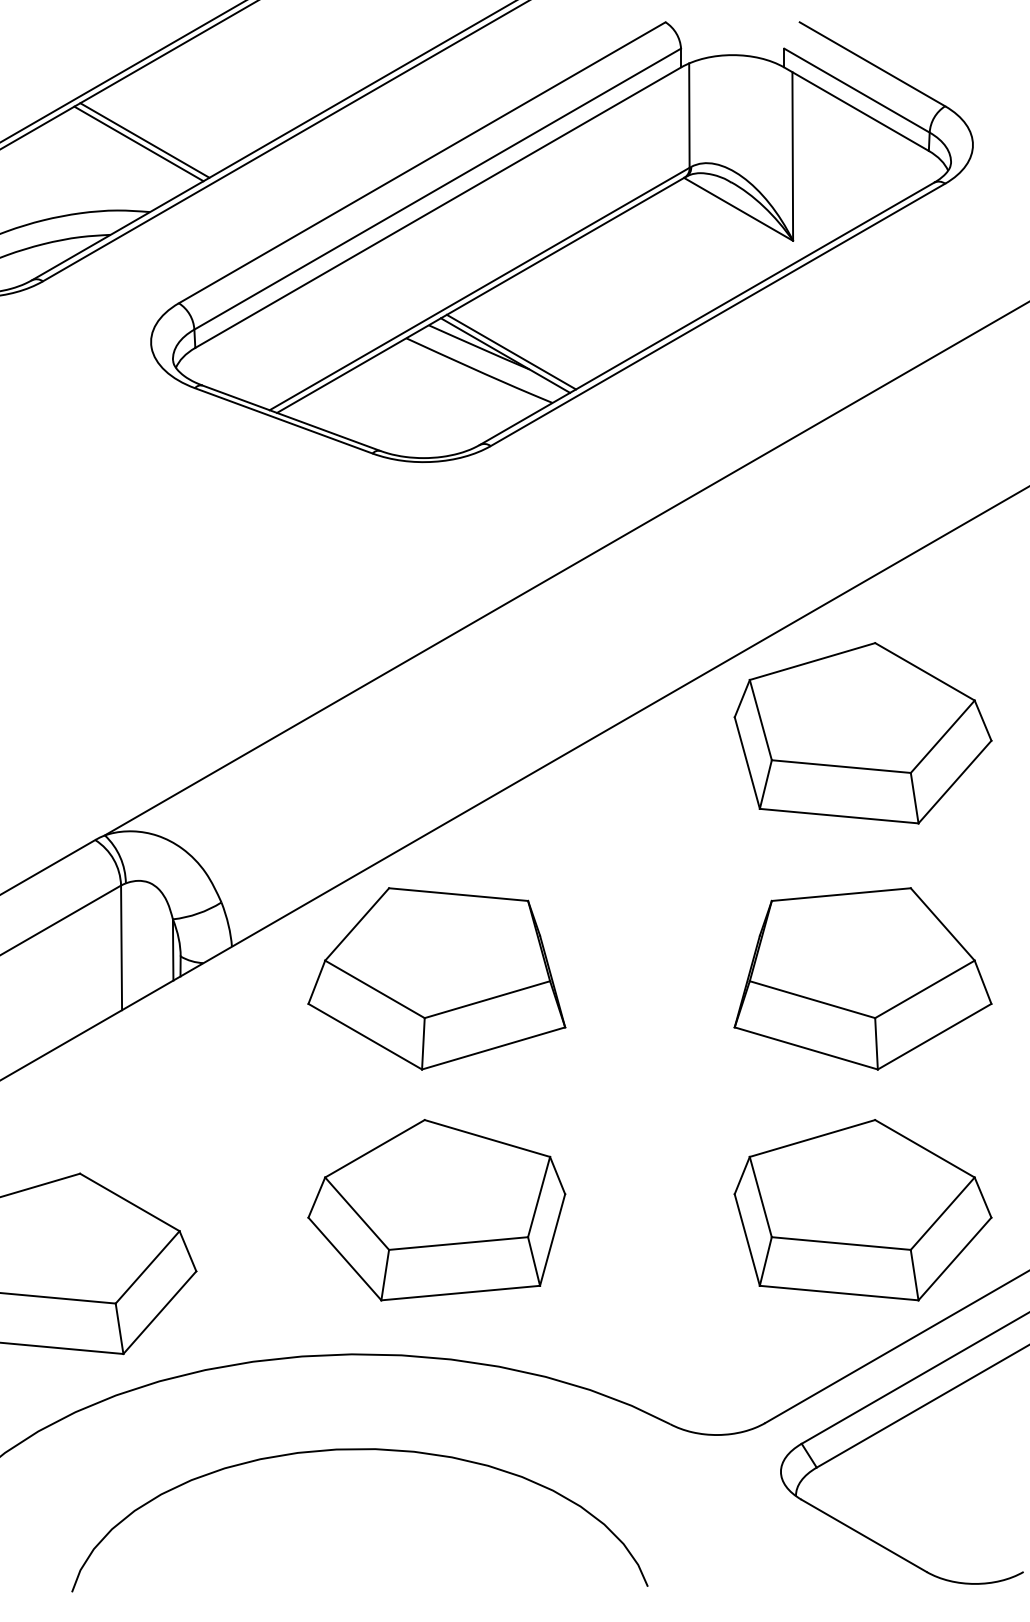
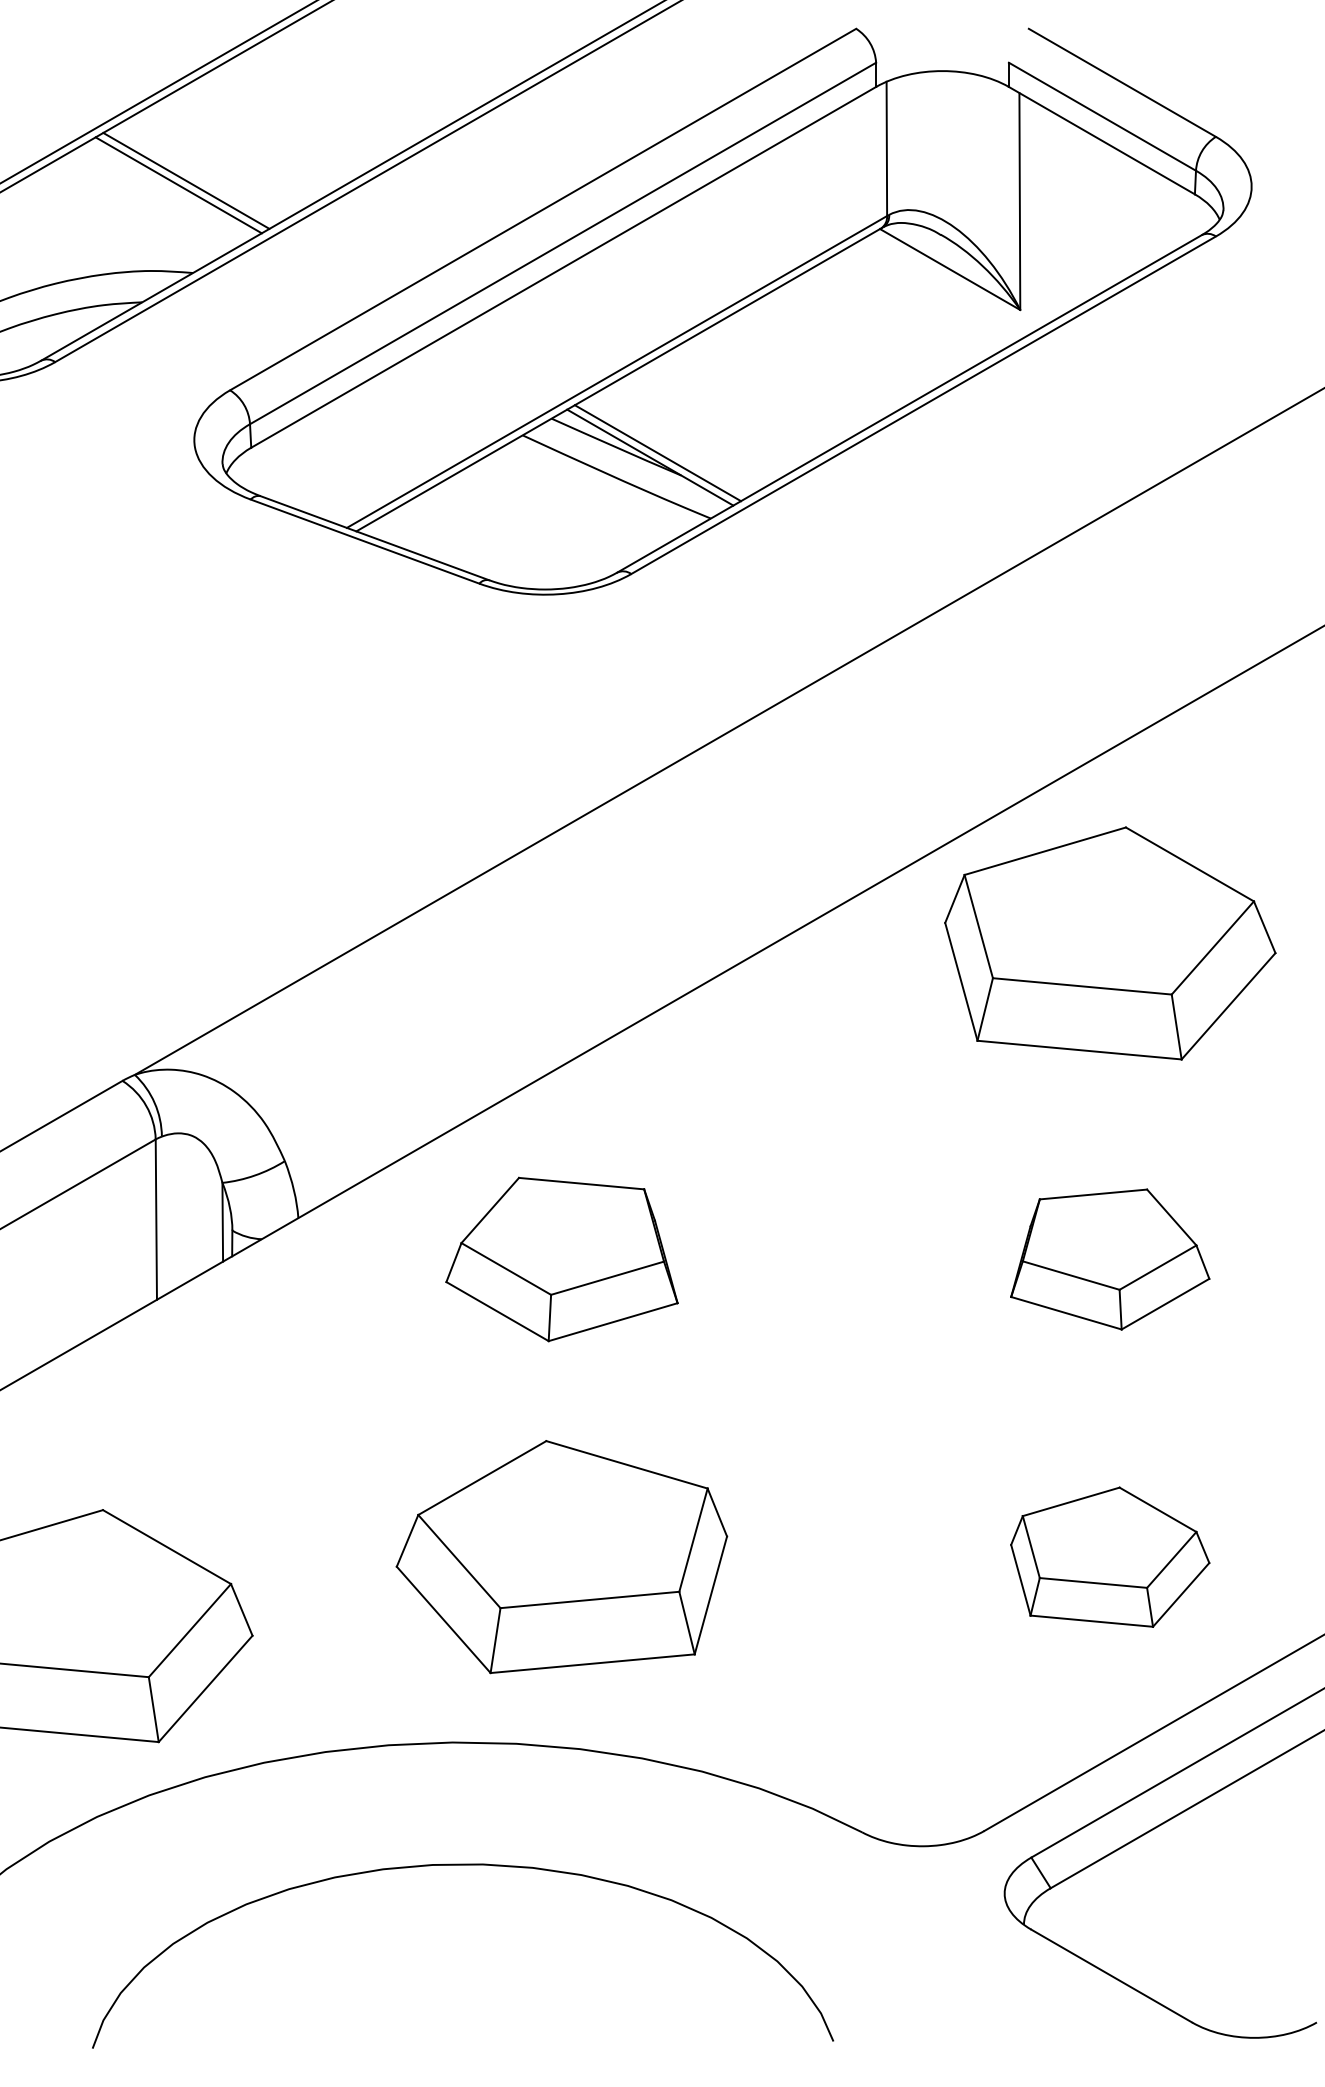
part: (436, 978) -> (561, 1258), size x0.7
part: (862, 978) -> (1109, 1258), size x0.6
part: (862, 1210) -> (1109, 1557), size x0.6

